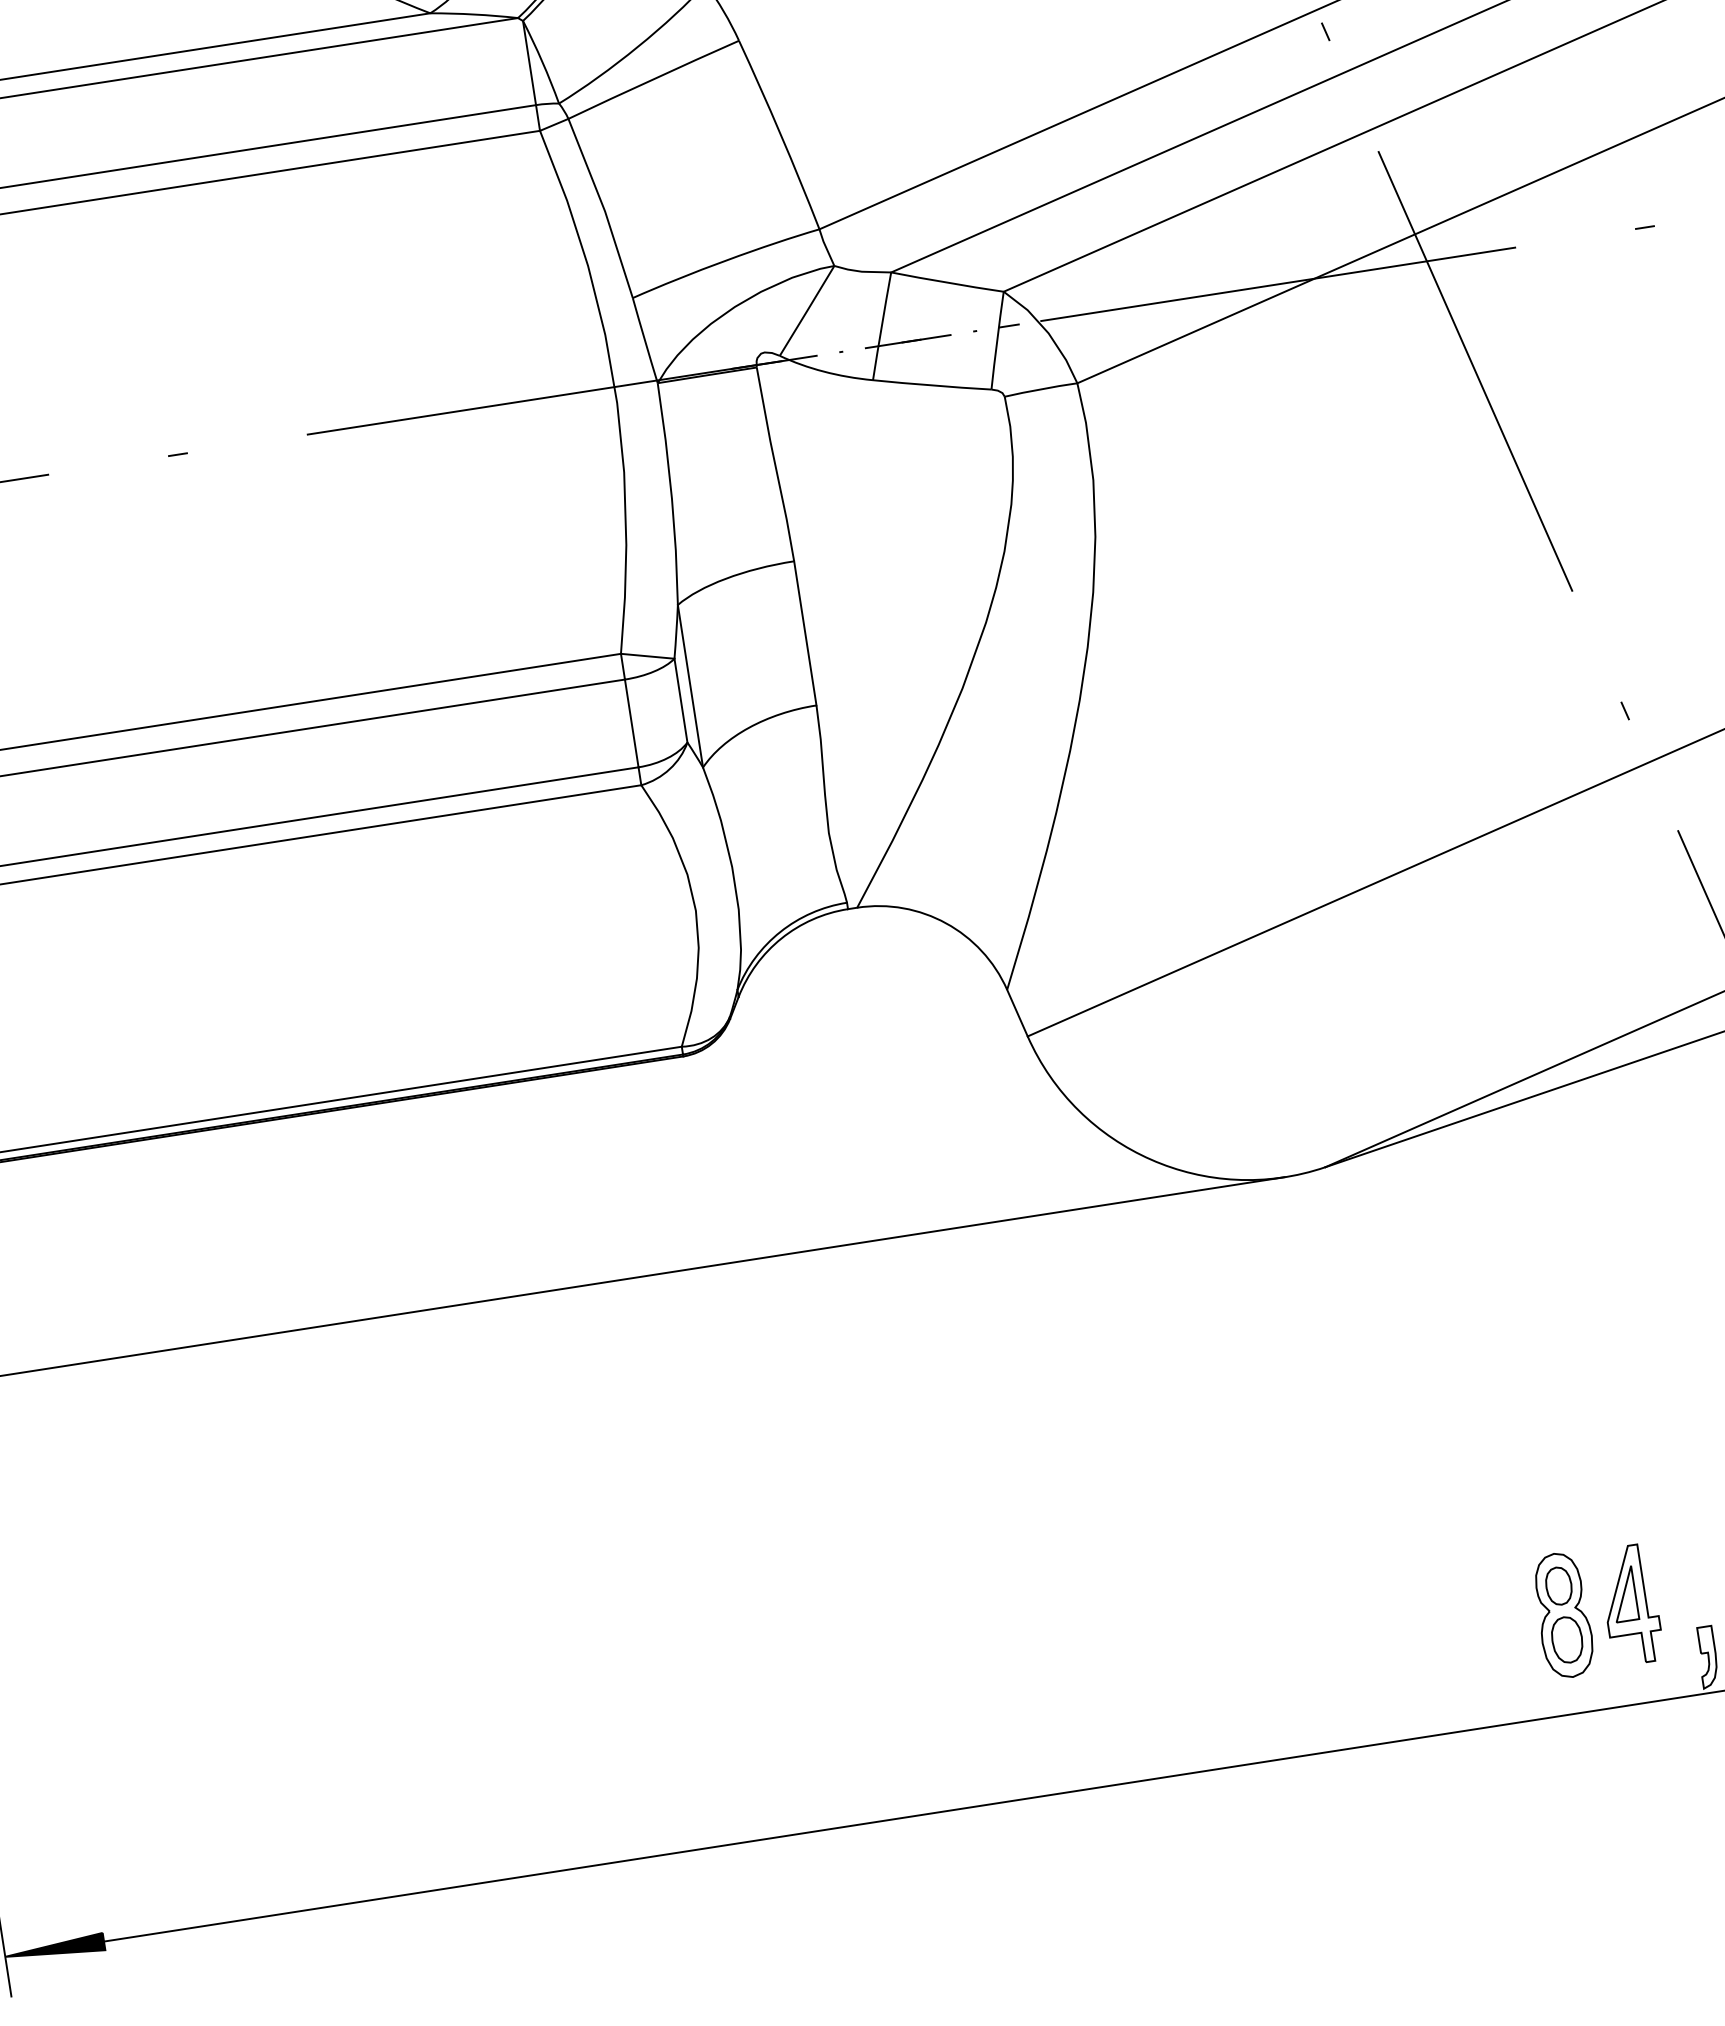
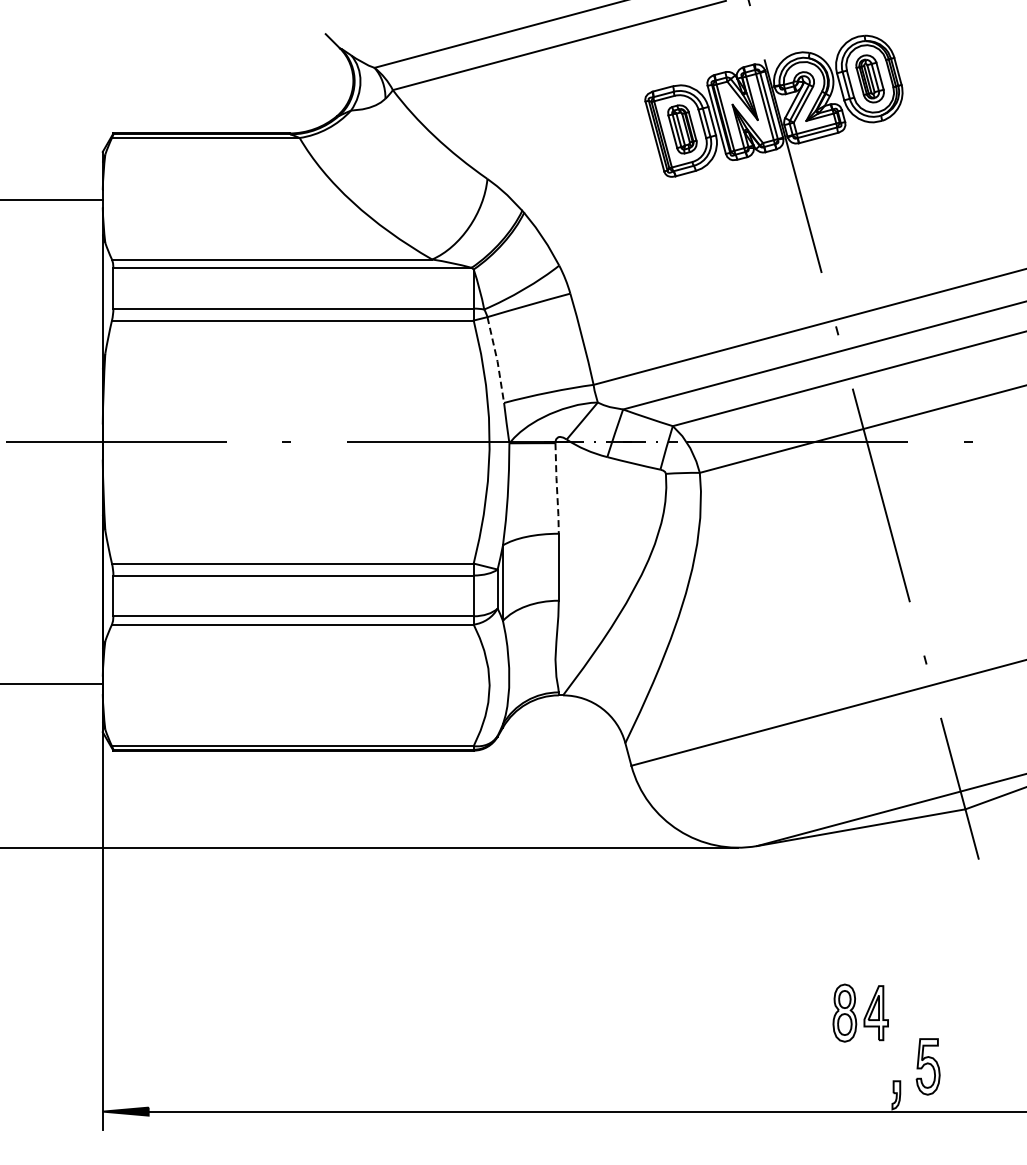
line: (604, 208) -> (497, 360), solid -> dashed
line: (776, 464) -> (557, 488), solid -> dashed
part: (1596, 1608) -> (860, 1012), moved

